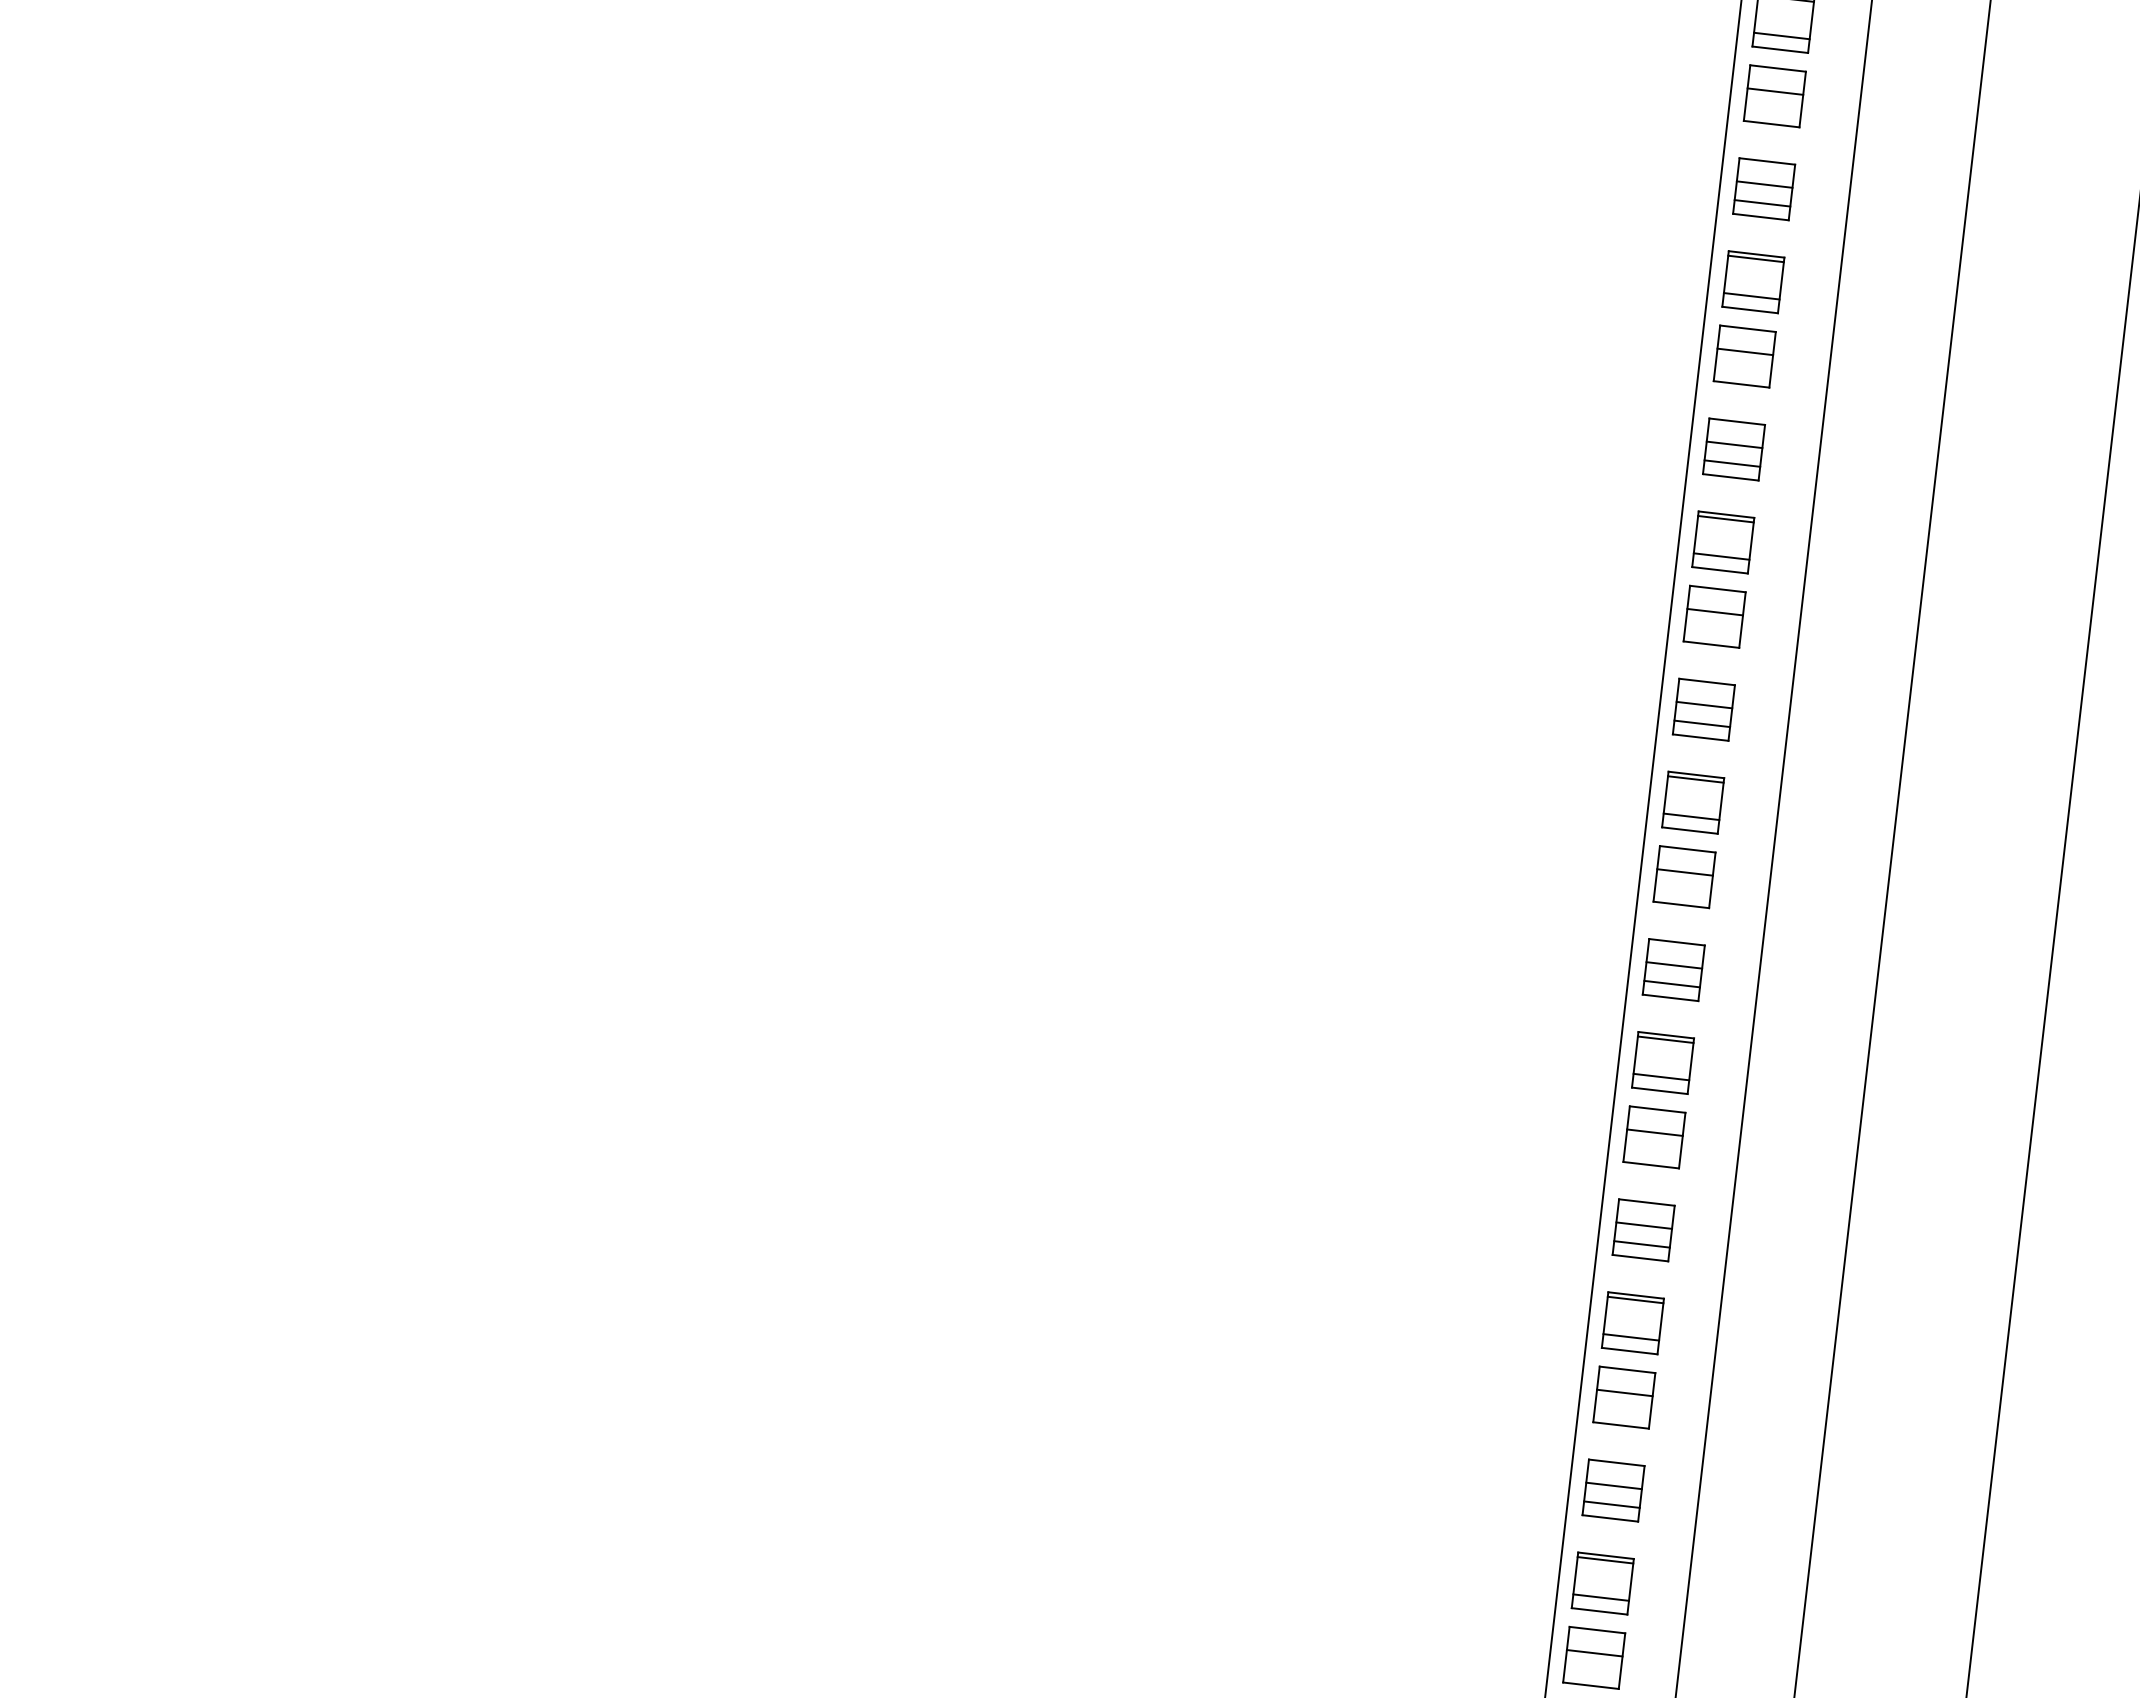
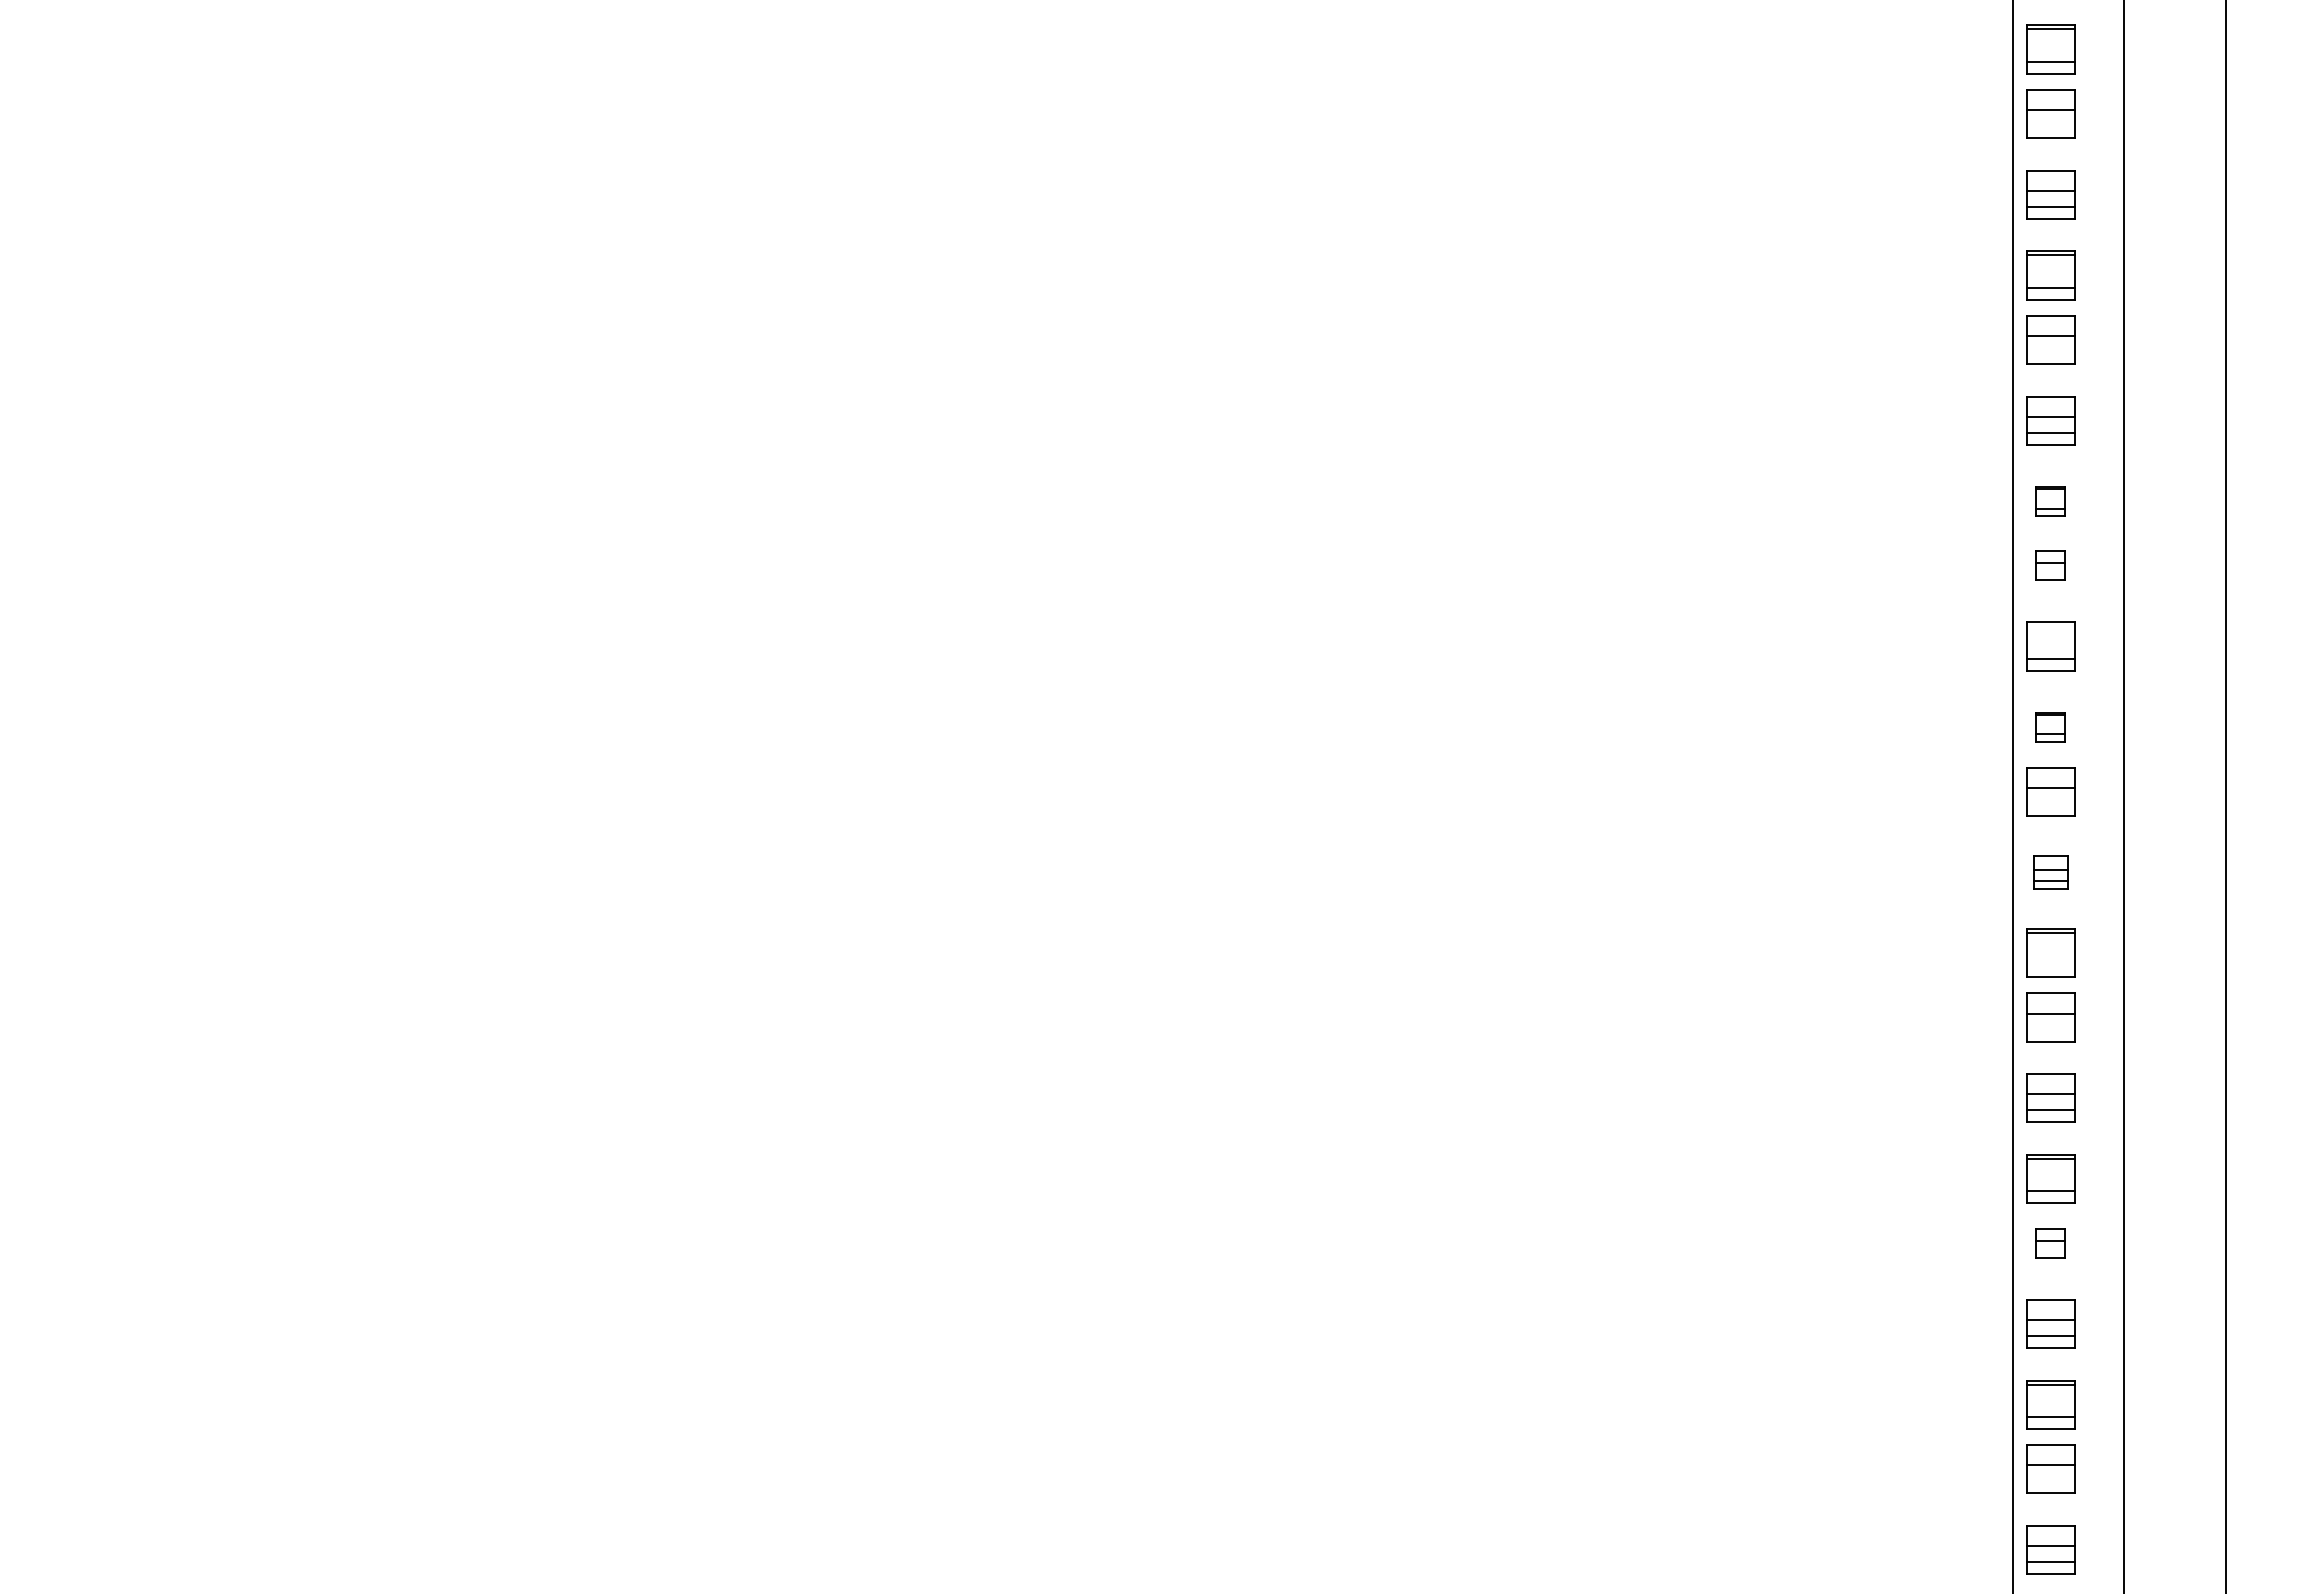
part: (1723, 541) -> (2050, 500), size x0.6
part: (1714, 616) -> (2050, 565), size x0.6
line: (1704, 705) -> (2050, 642), removed
part: (1693, 801) -> (2050, 726), size x0.6
part: (1673, 970) -> (2050, 872), size x0.7
line: (1661, 1077) -> (2050, 965), removed
part: (1624, 1397) -> (2050, 1243), size x0.6

